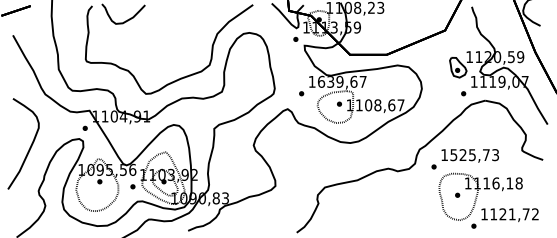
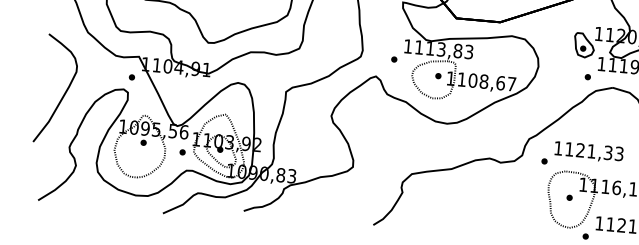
text: (342, 81) -> (444, 49), 1639,67 -> 1113,83
text: (469, 155) -> (588, 151), 1525,73 -> 1121,33

